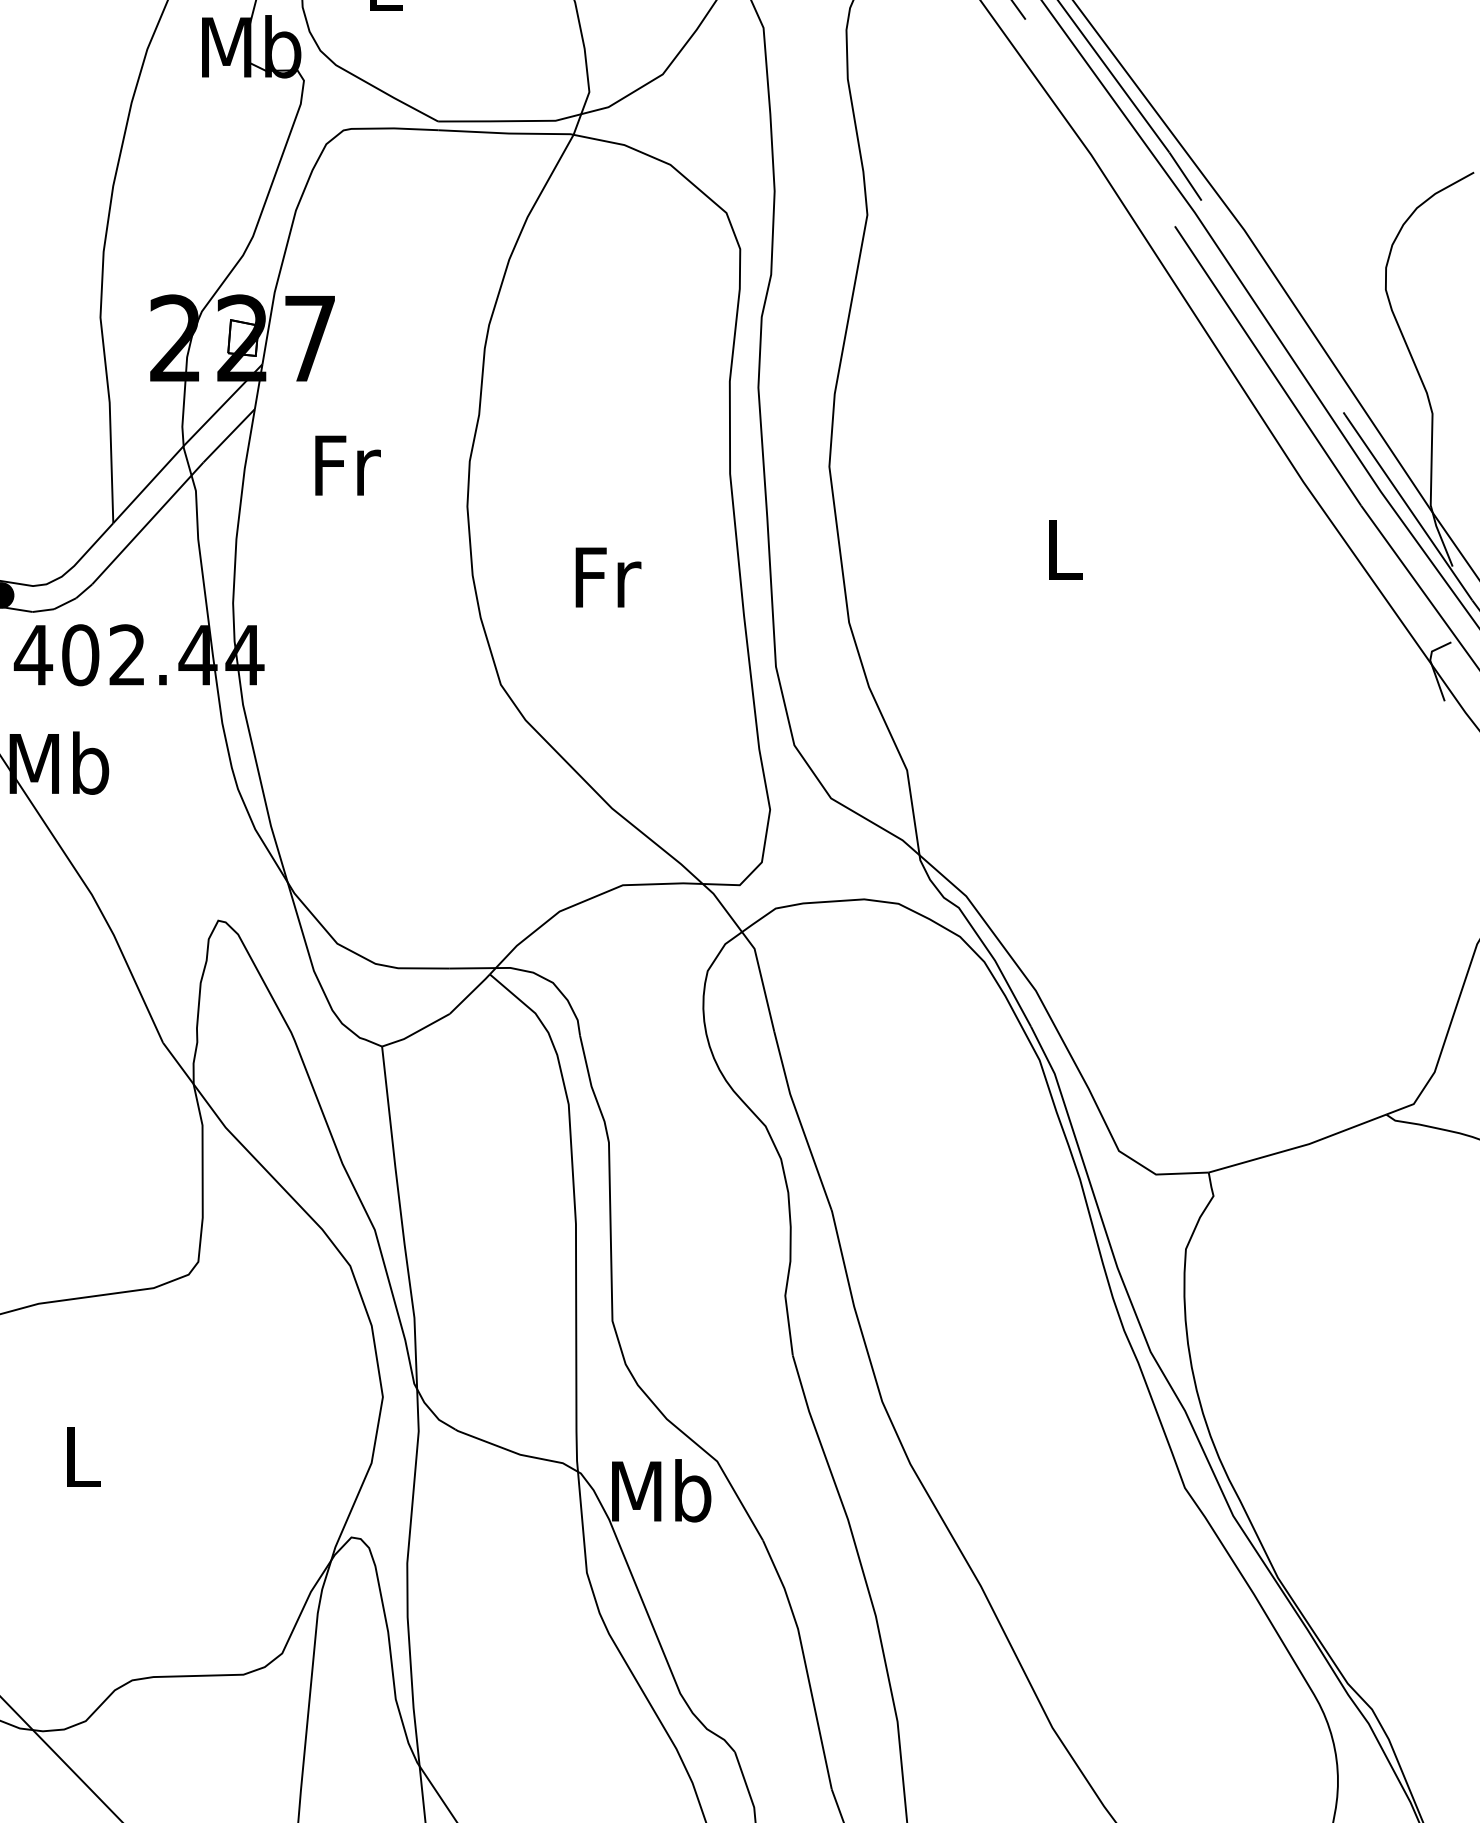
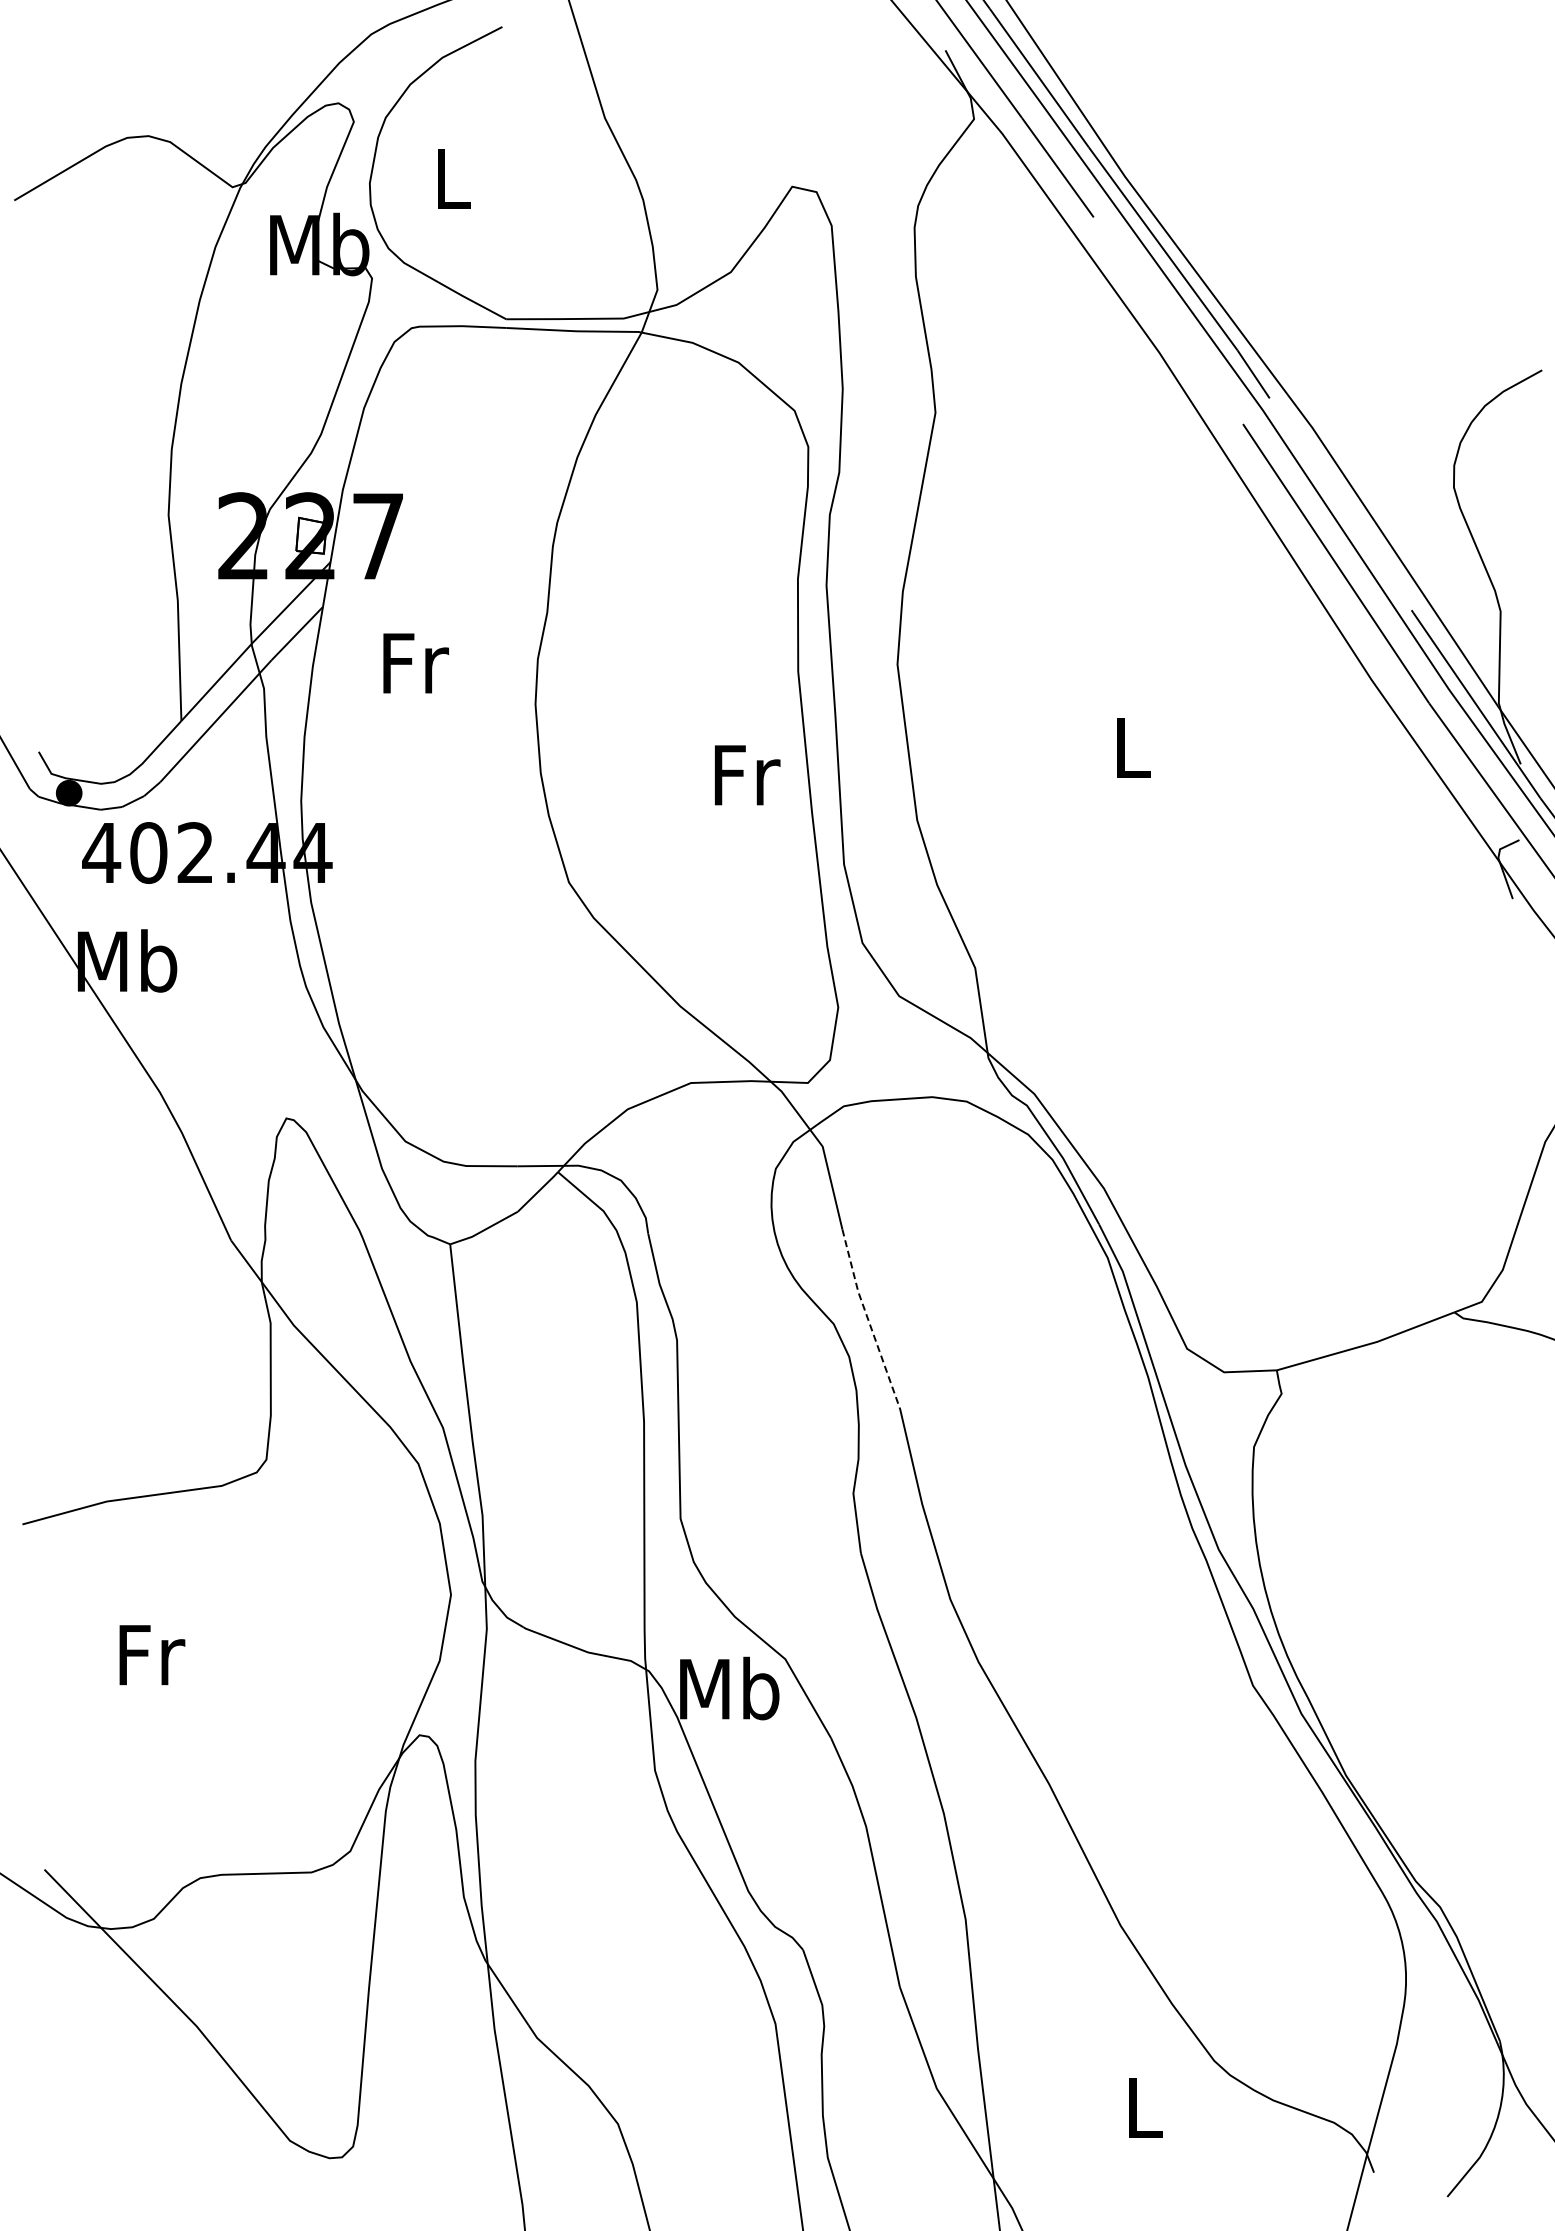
text: (608, 577) -> (747, 775), moved
line: (799, 1120) -> (867, 1318), solid -> dashed
text: (84, 1457) -> (152, 1655), L -> Fr

